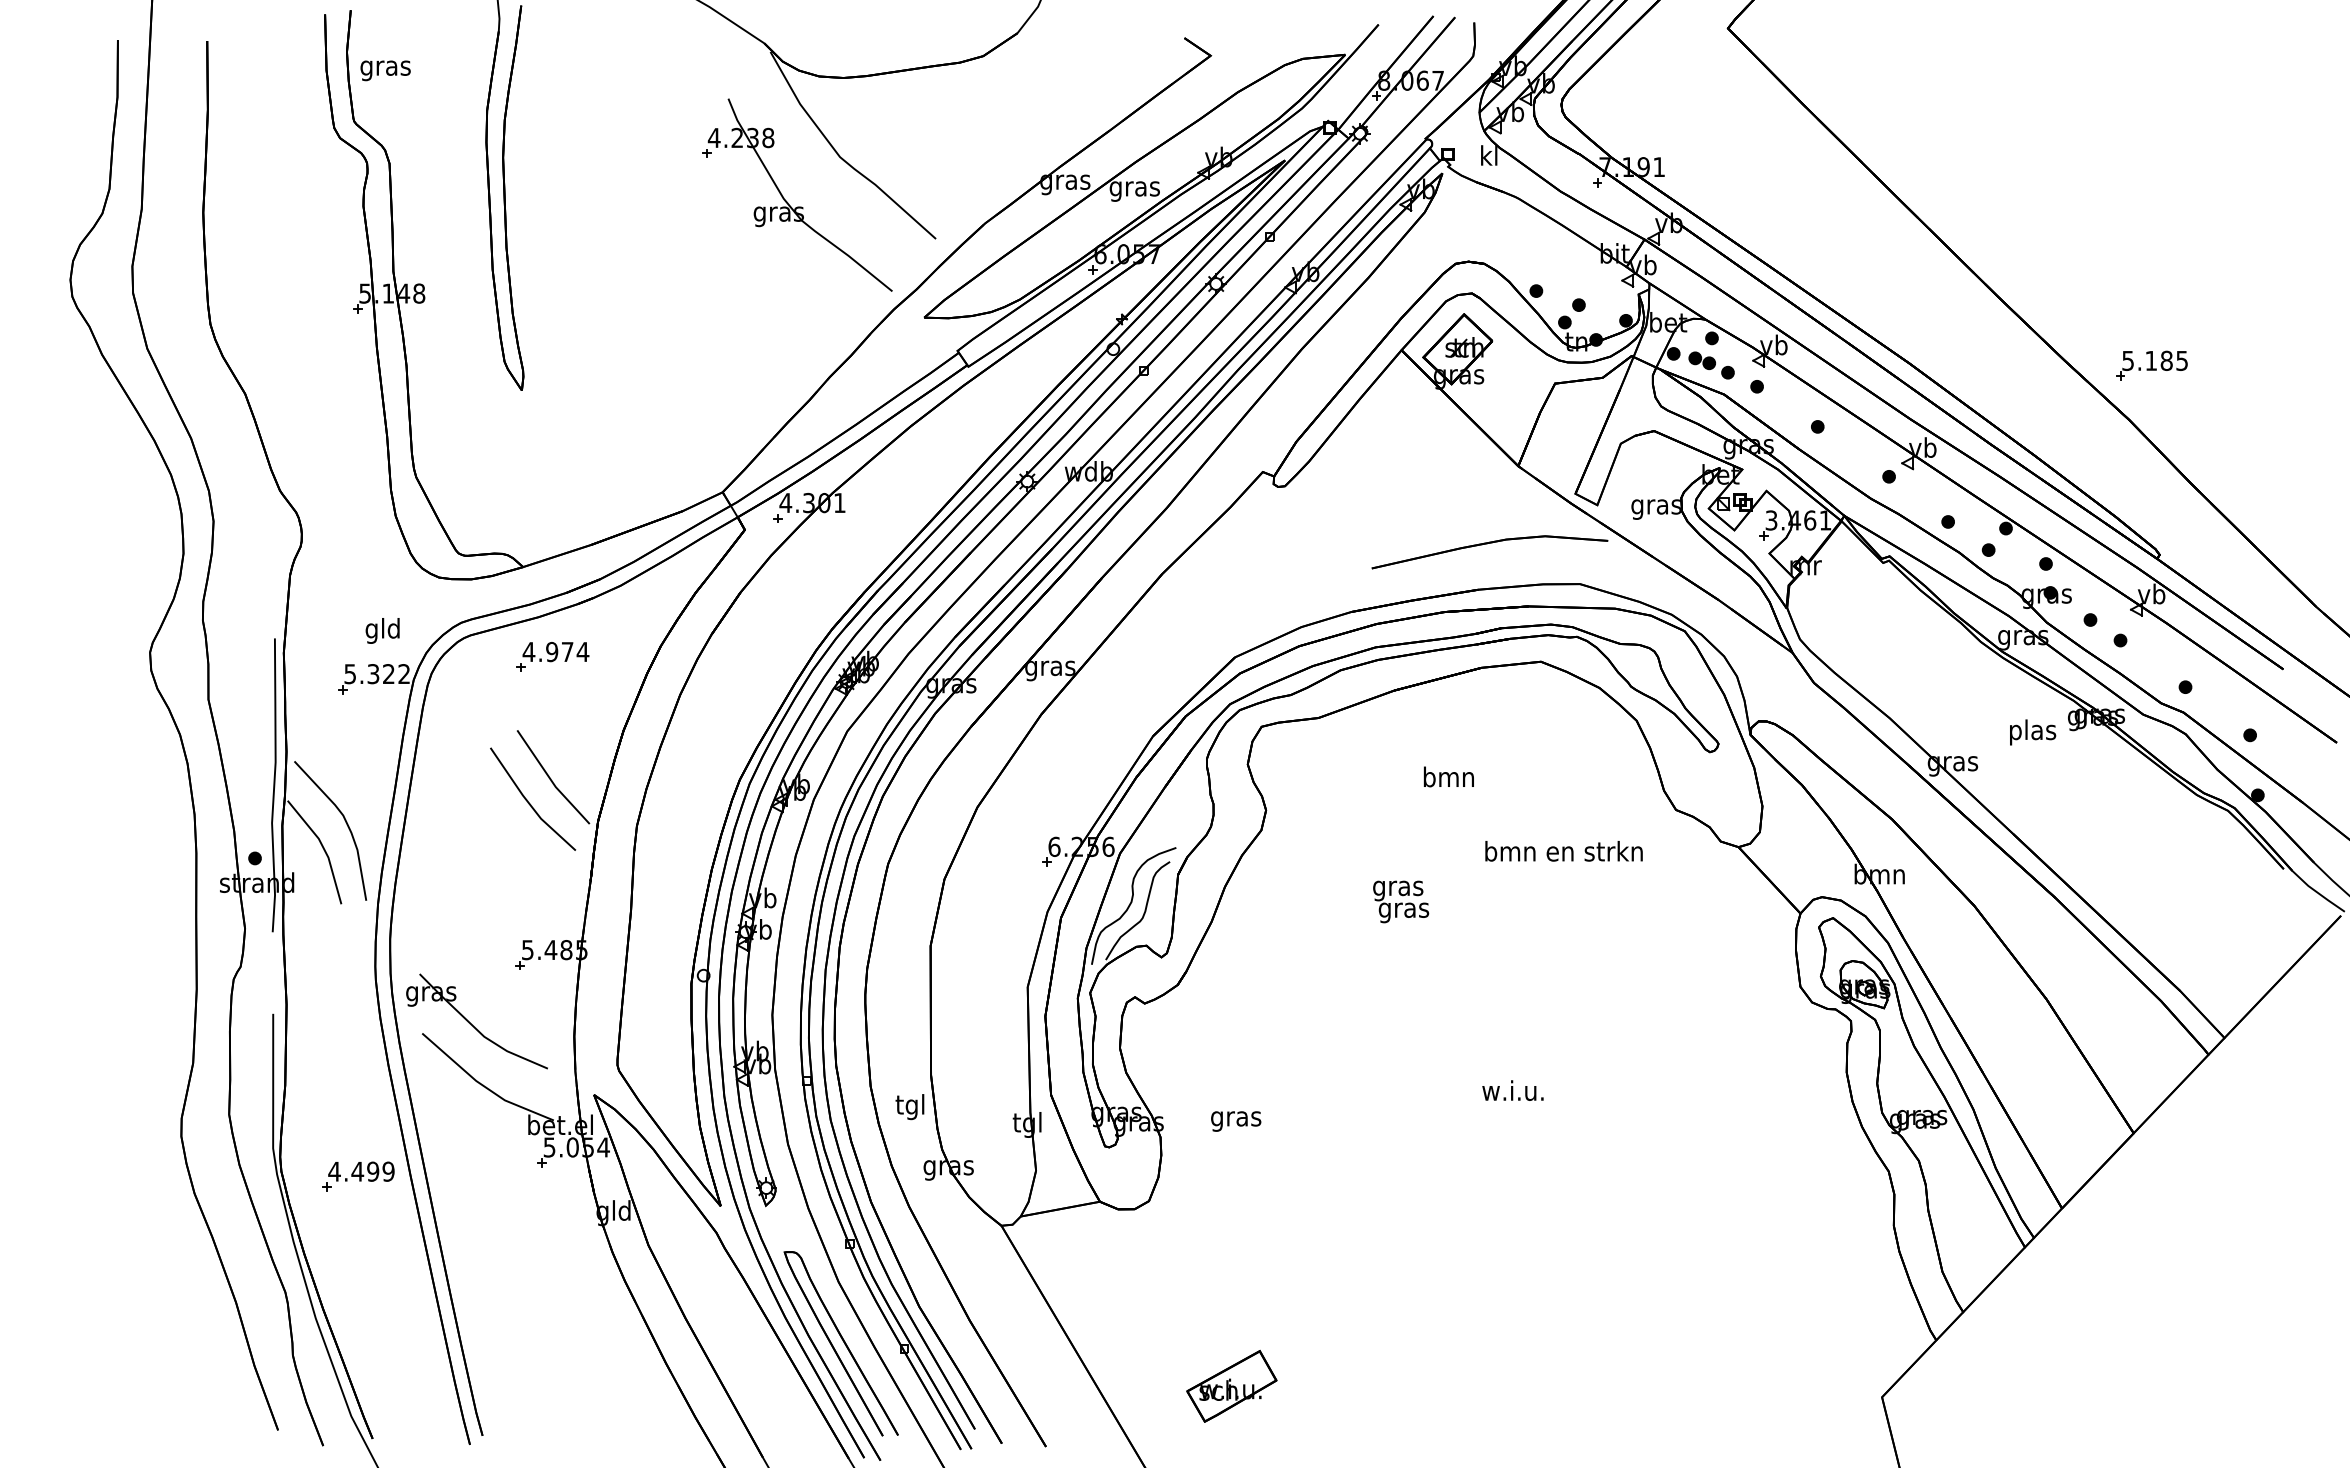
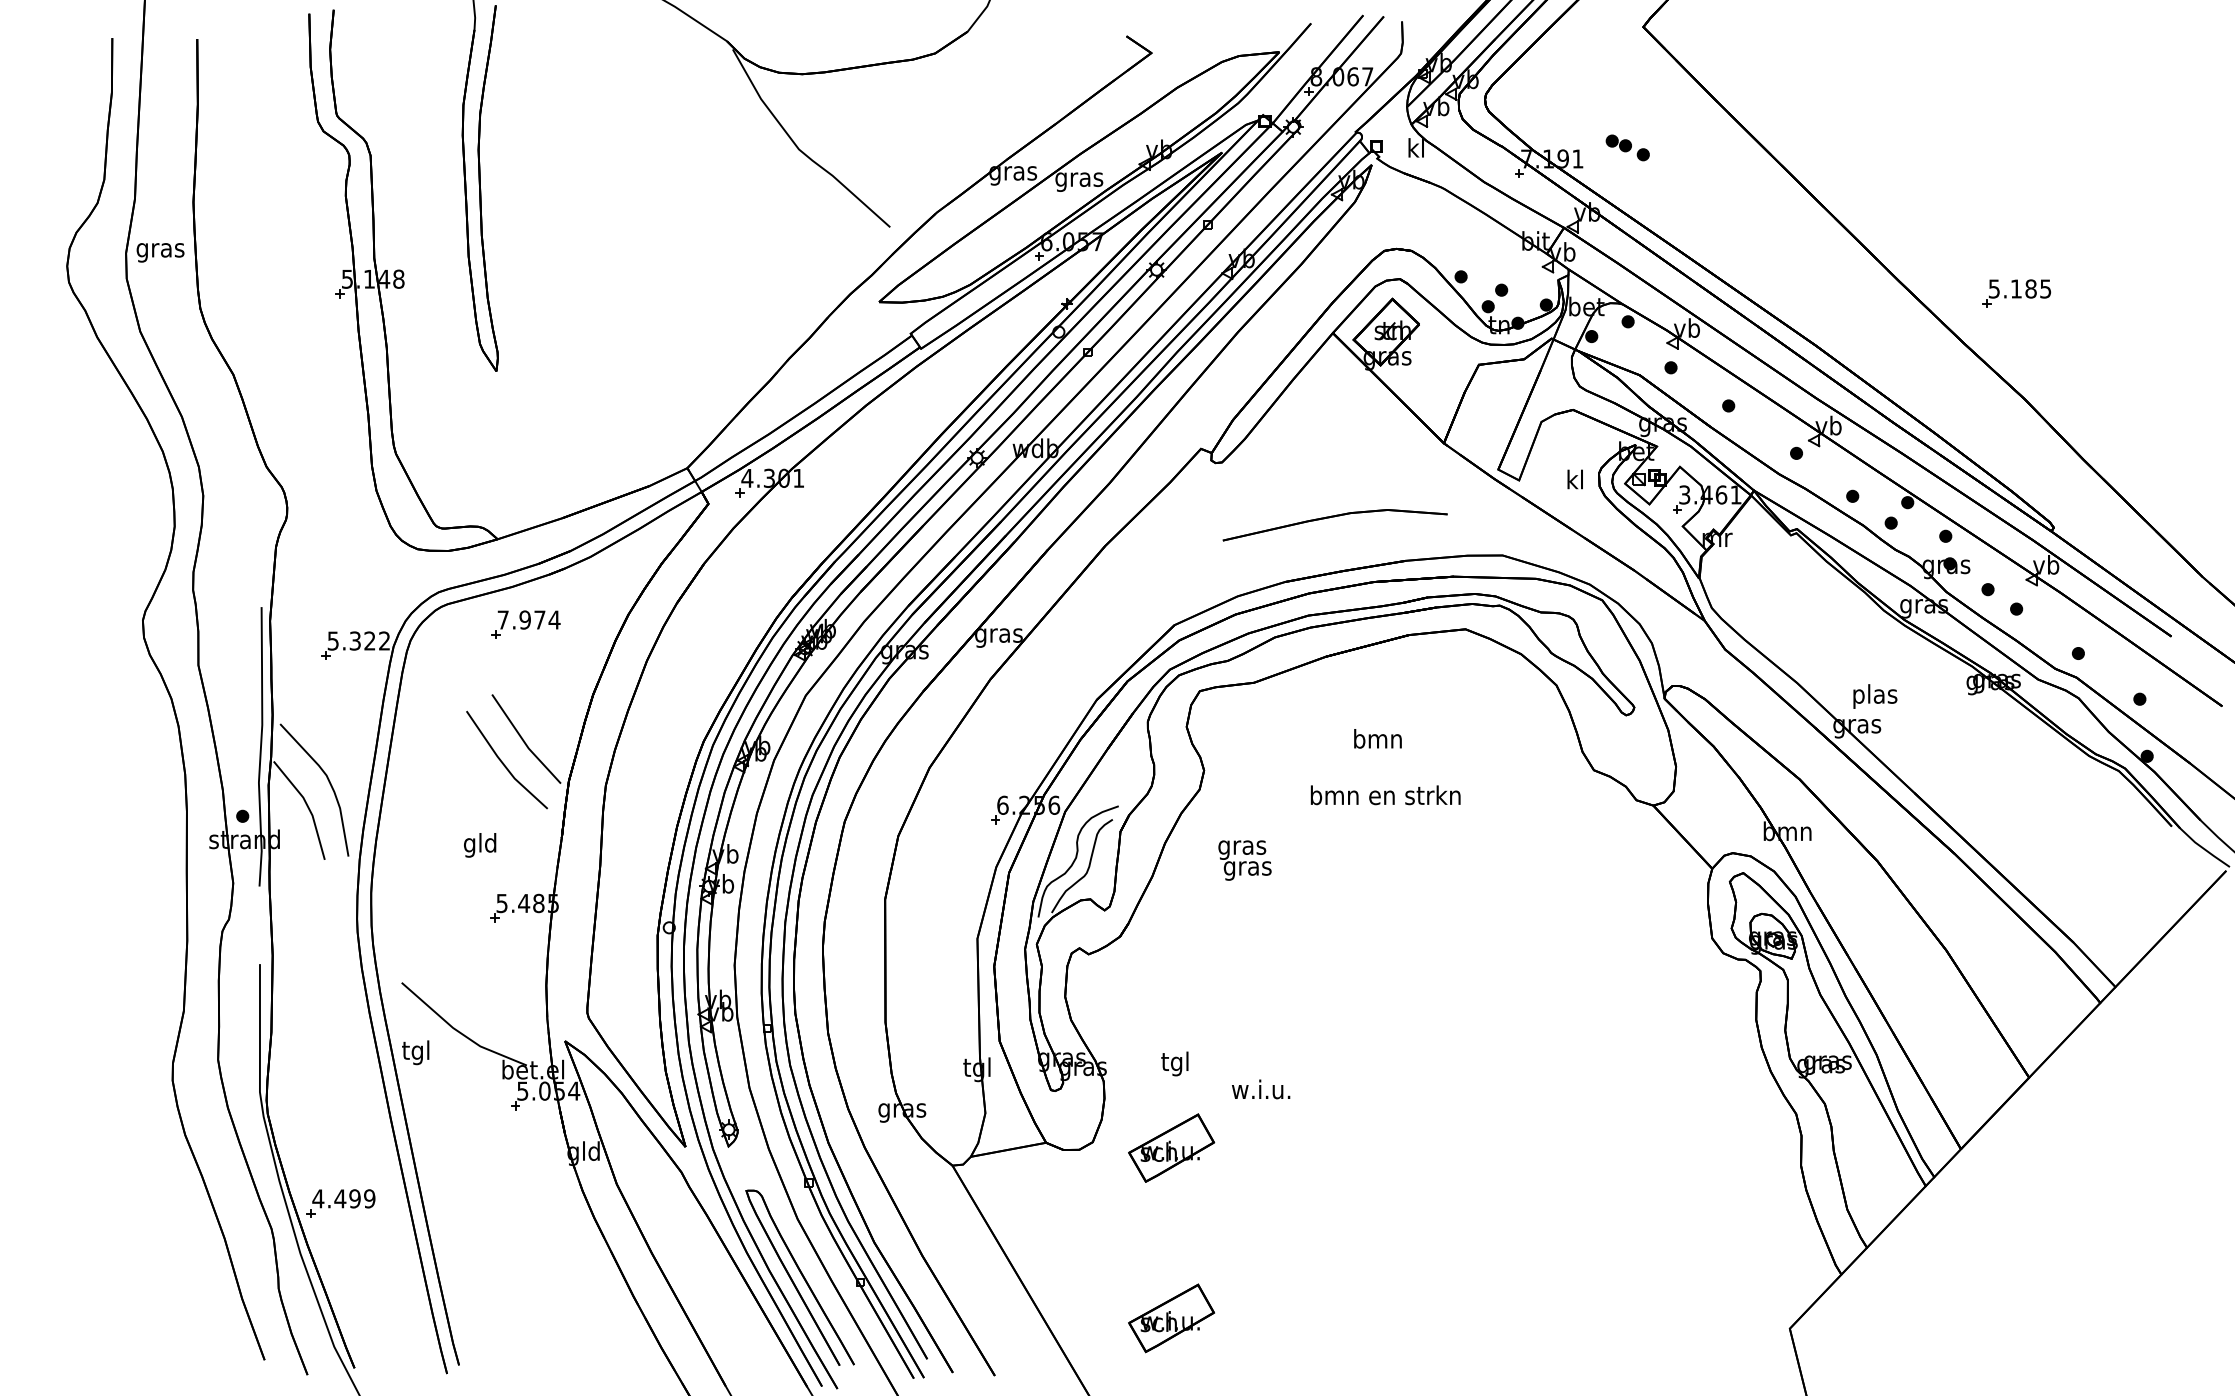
text: (385, 70) -> (160, 252), moved
part: (797, 206) -> (758, 196), removed
part: (1711, 365) -> (1627, 147), moved
part: (2151, 365) -> (2016, 293), moved
text: (1655, 506) -> (1574, 481), gras -> kl
part: (1487, 544) -> (1332, 517), moved
text: (382, 630) -> (479, 844), moved
text: (528, 651) -> (502, 619), 4.974 -> 7.974
text: (2033, 732) -> (1875, 696), moved
text: (1563, 851) -> (1385, 795), moved
text: (1401, 901) -> (1245, 860), moved
part: (476, 1021) -> (453, 971), removed
text: (1512, 1090) -> (1260, 1089), moved
text: (909, 1107) -> (415, 1053), moved
text: (1236, 1118) -> (1175, 1063), gras -> tgl
part: (358, 1176) -> (341, 1203), moved
part: (1231, 1206) -> (1171, 1147), added

